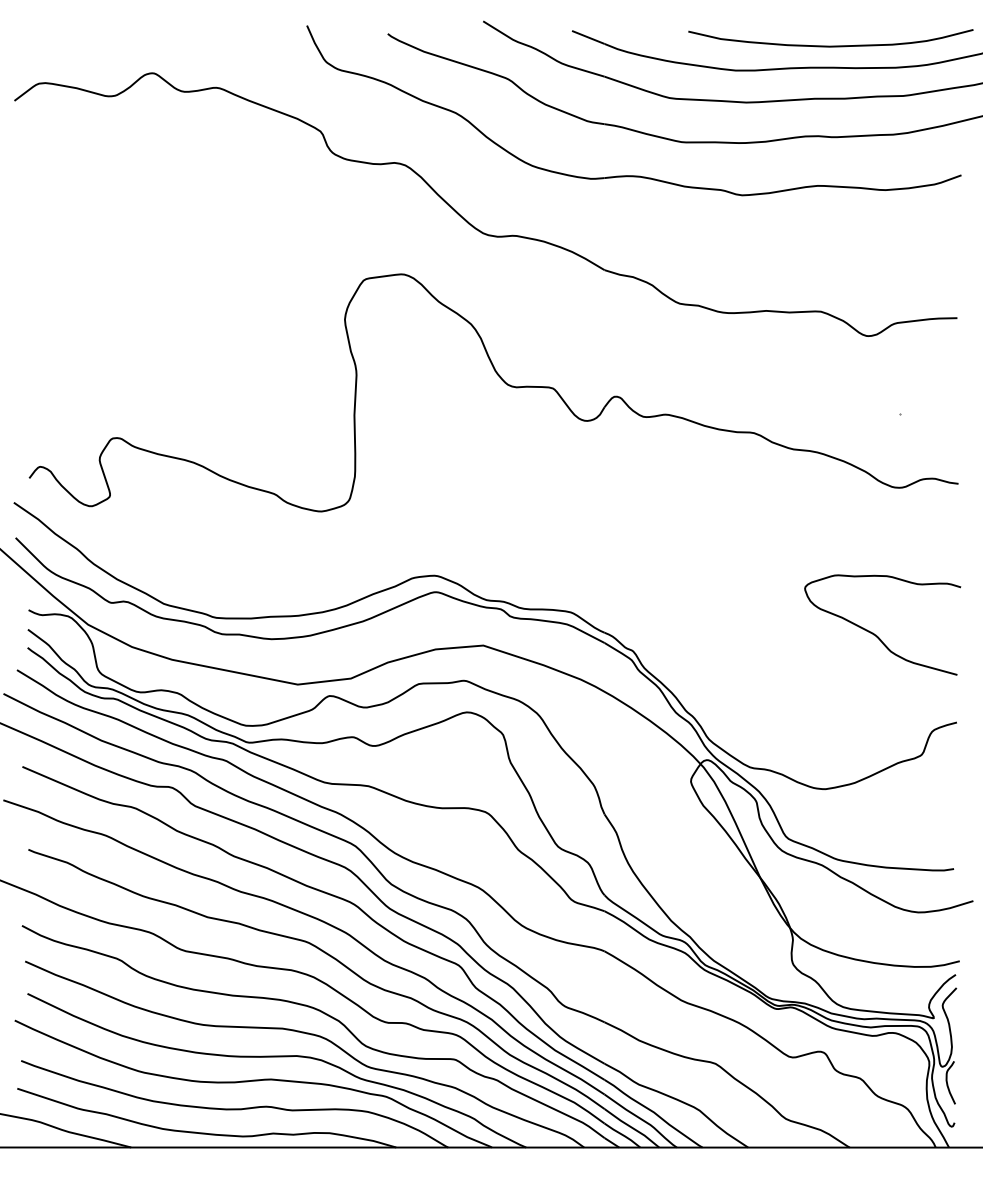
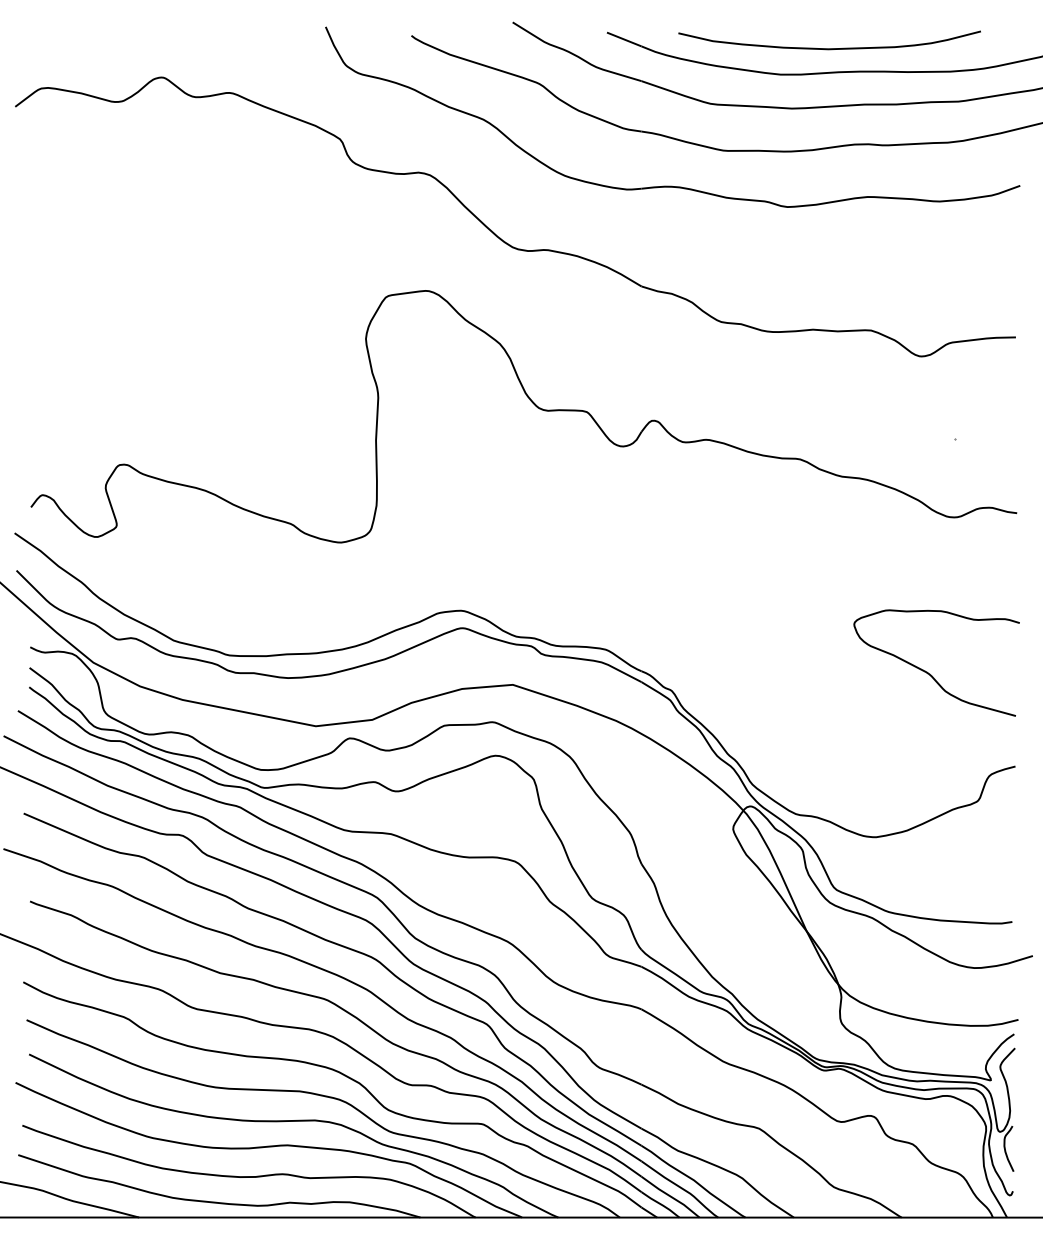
curve: (830, 45) -> (829, 48), moved

